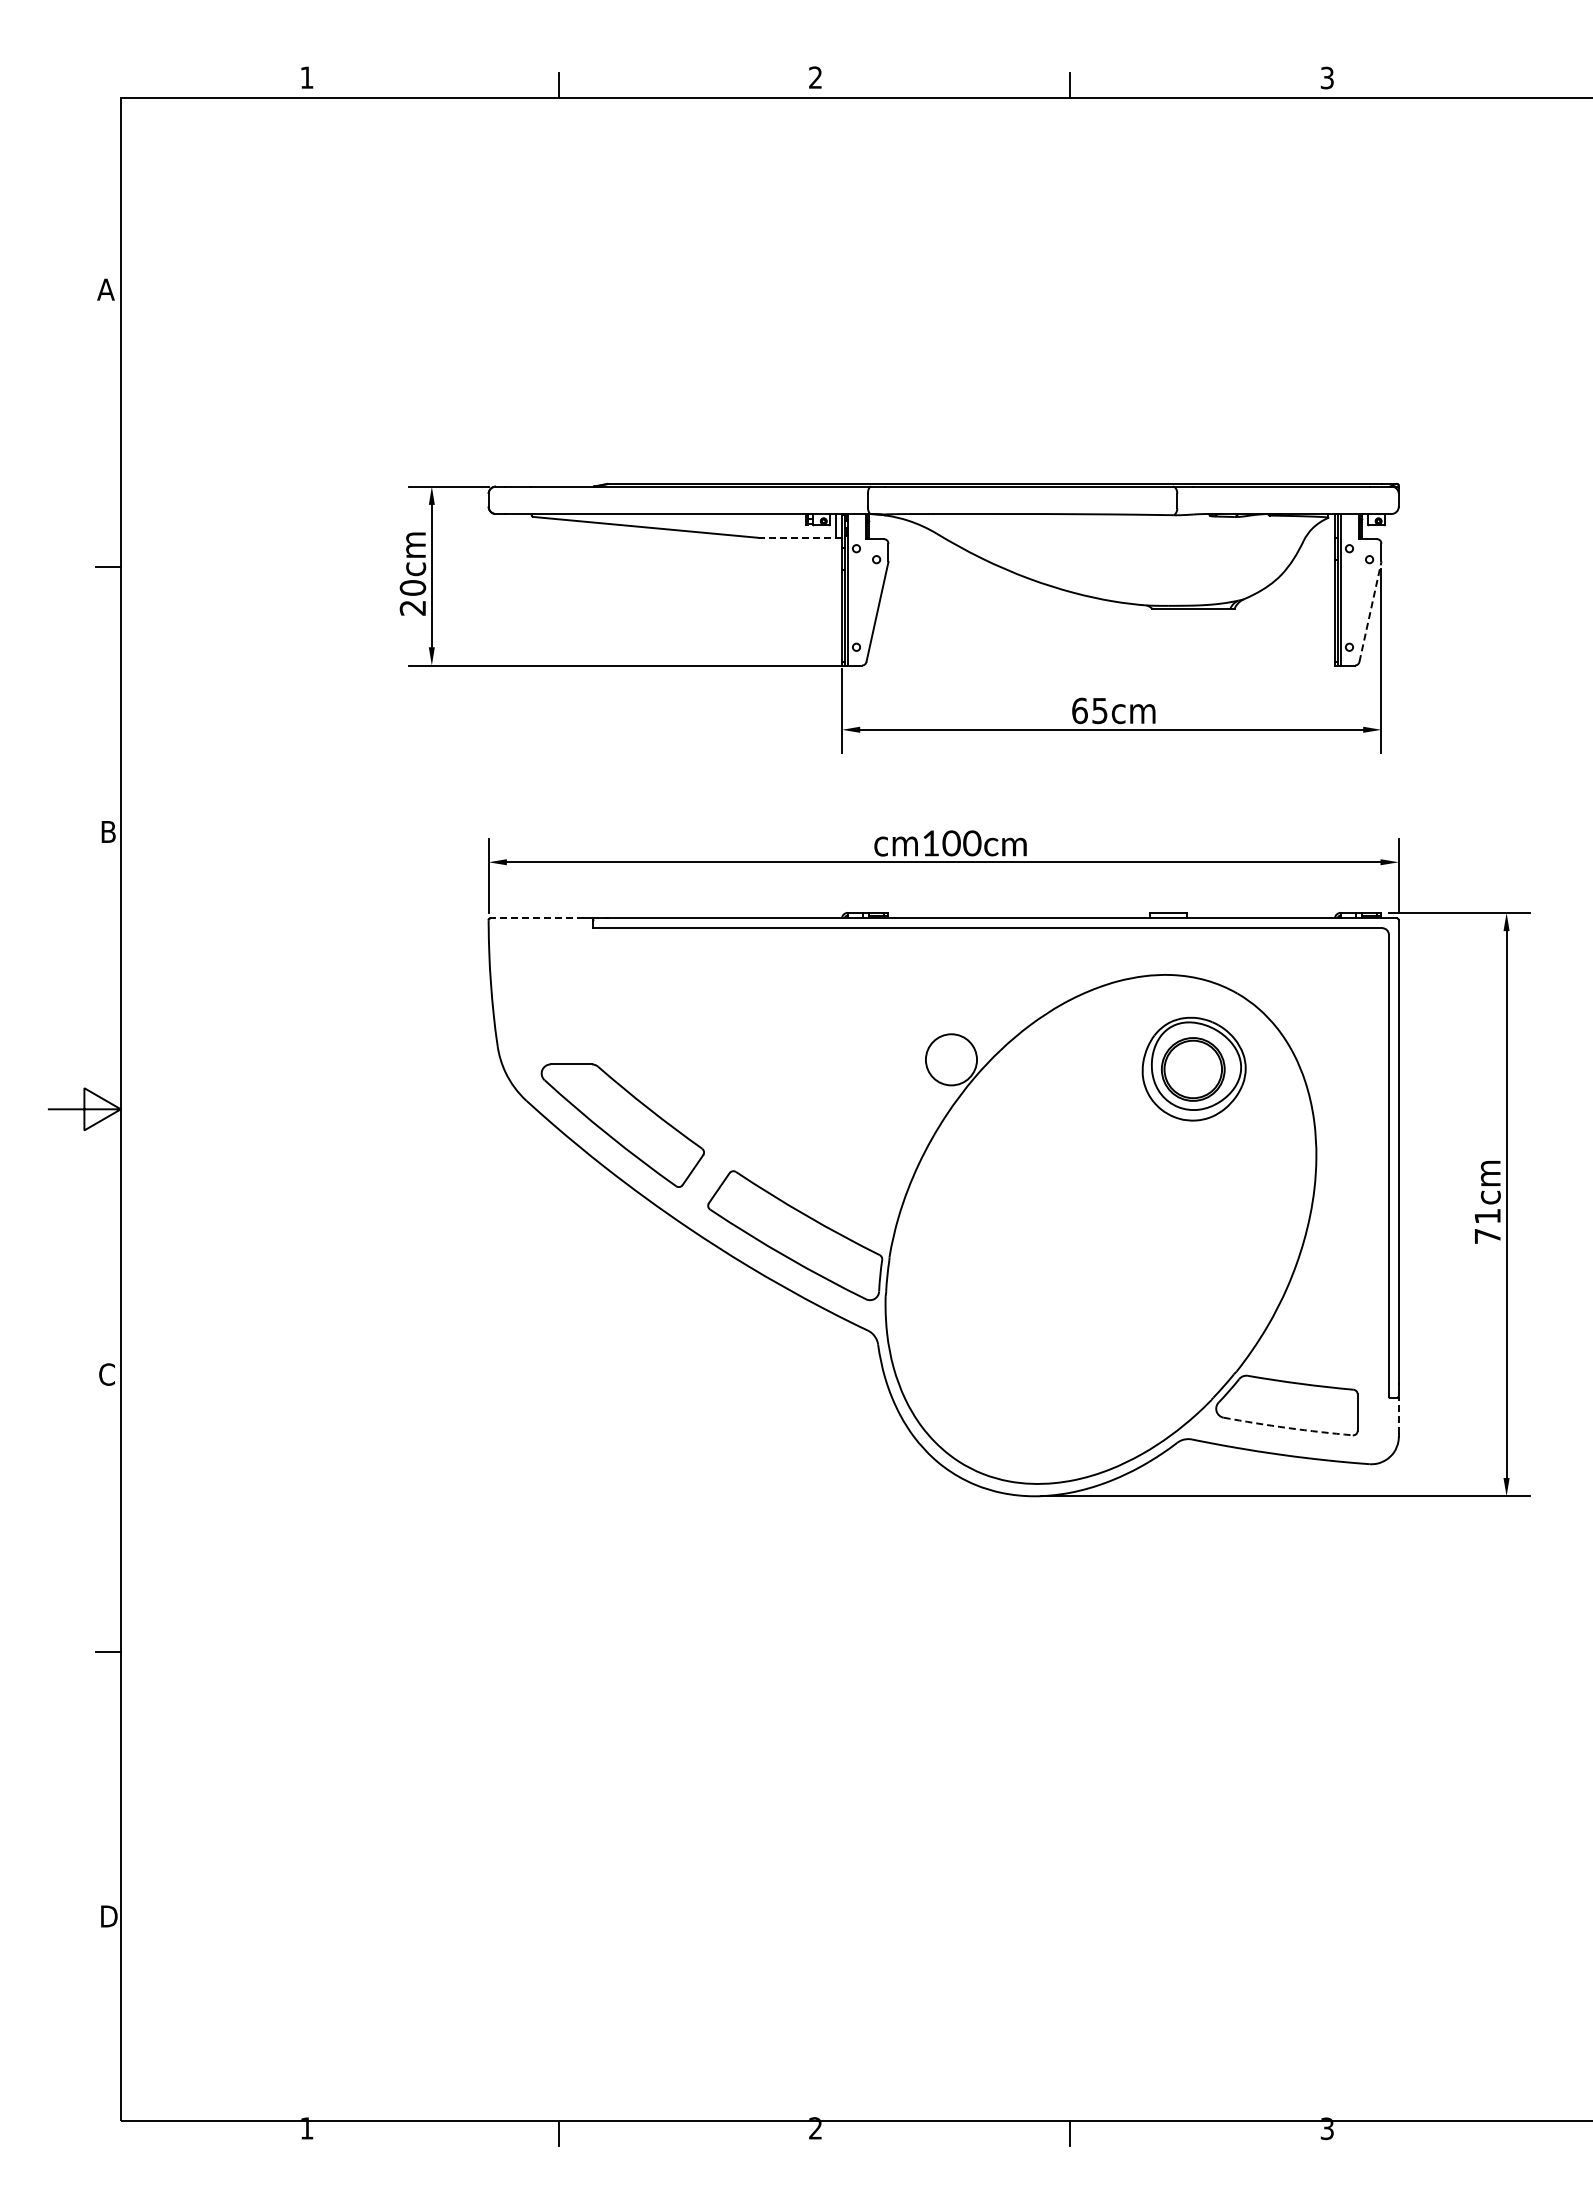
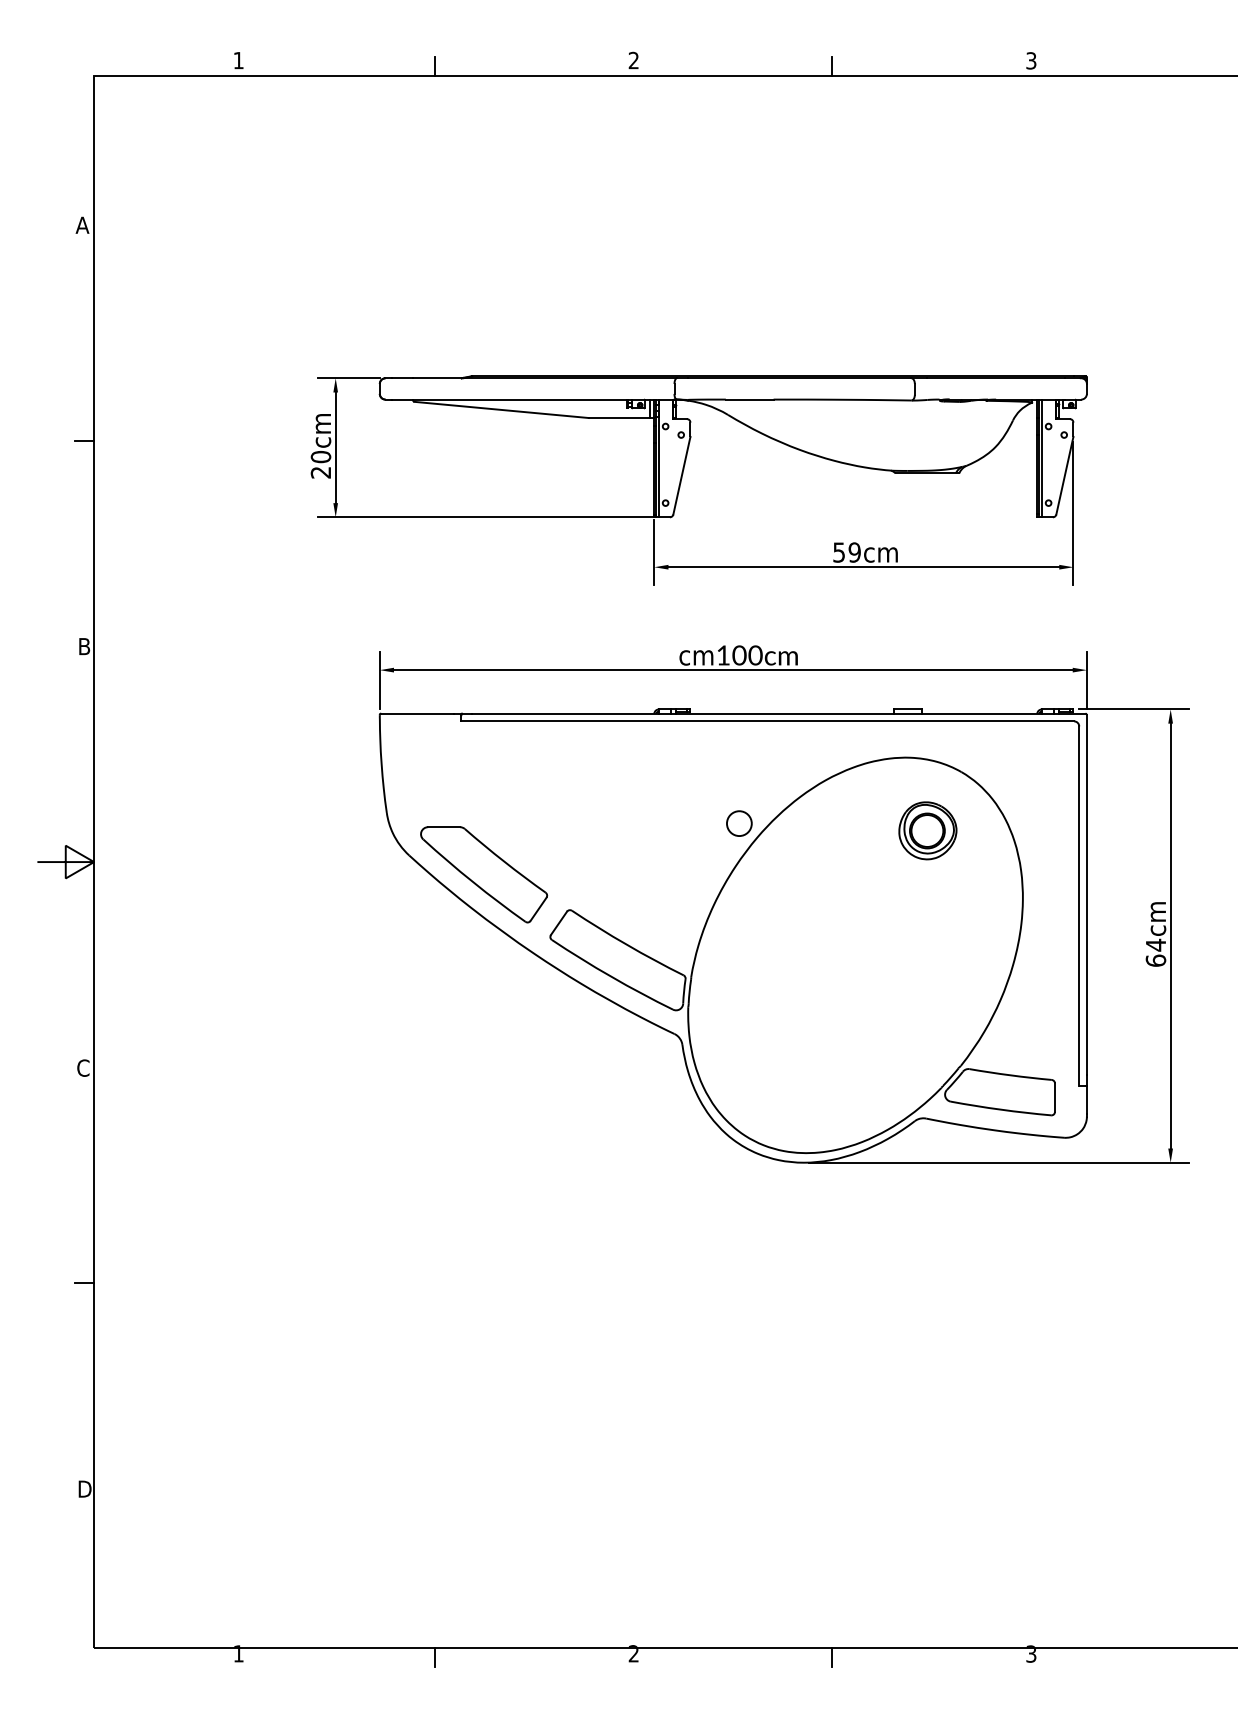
line: (797, 537) -> (619, 417), dashed -> solid
line: (1370, 612) -> (1064, 476), dashed -> solid
text: (1089, 710) -> (846, 552), 65cm -> 59cm
line: (537, 918) -> (417, 713), dashed -> solid
circle: (951, 1059) -> (739, 823), size x0.62
part: (1193, 1068) -> (927, 830), size x0.71
text: (1487, 1226) -> (1155, 953), 71cm -> 64cm
line: (1398, 1415) -> (1086, 1099), dashed -> solid
arc: (1288, 1428) -> (1001, 1110), dashed -> solid

